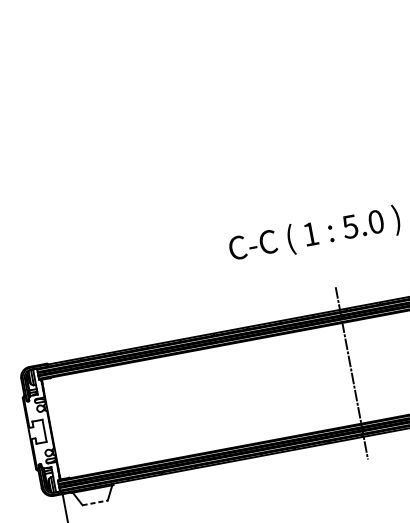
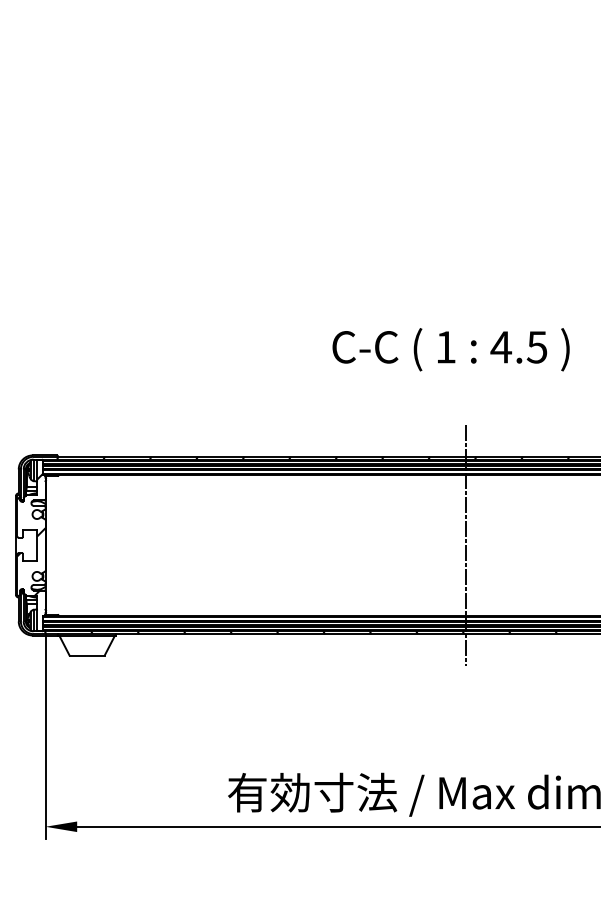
text: (362, 224) -> (518, 347), 5.0 -> 4.5
hatch: (39, 424) -> (31, 535), added
line: (95, 502) -> (87, 655), dashed -> solid

